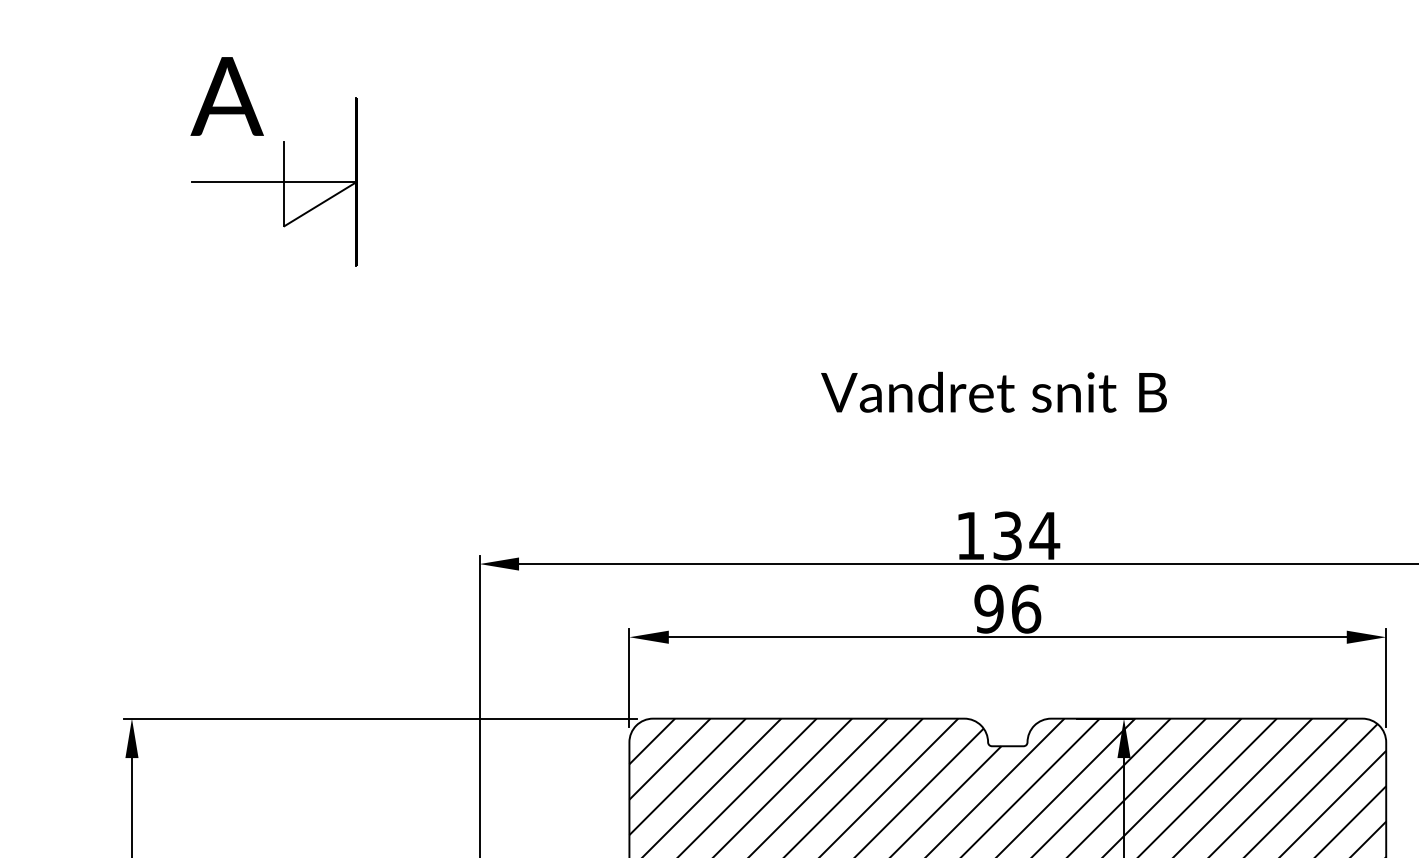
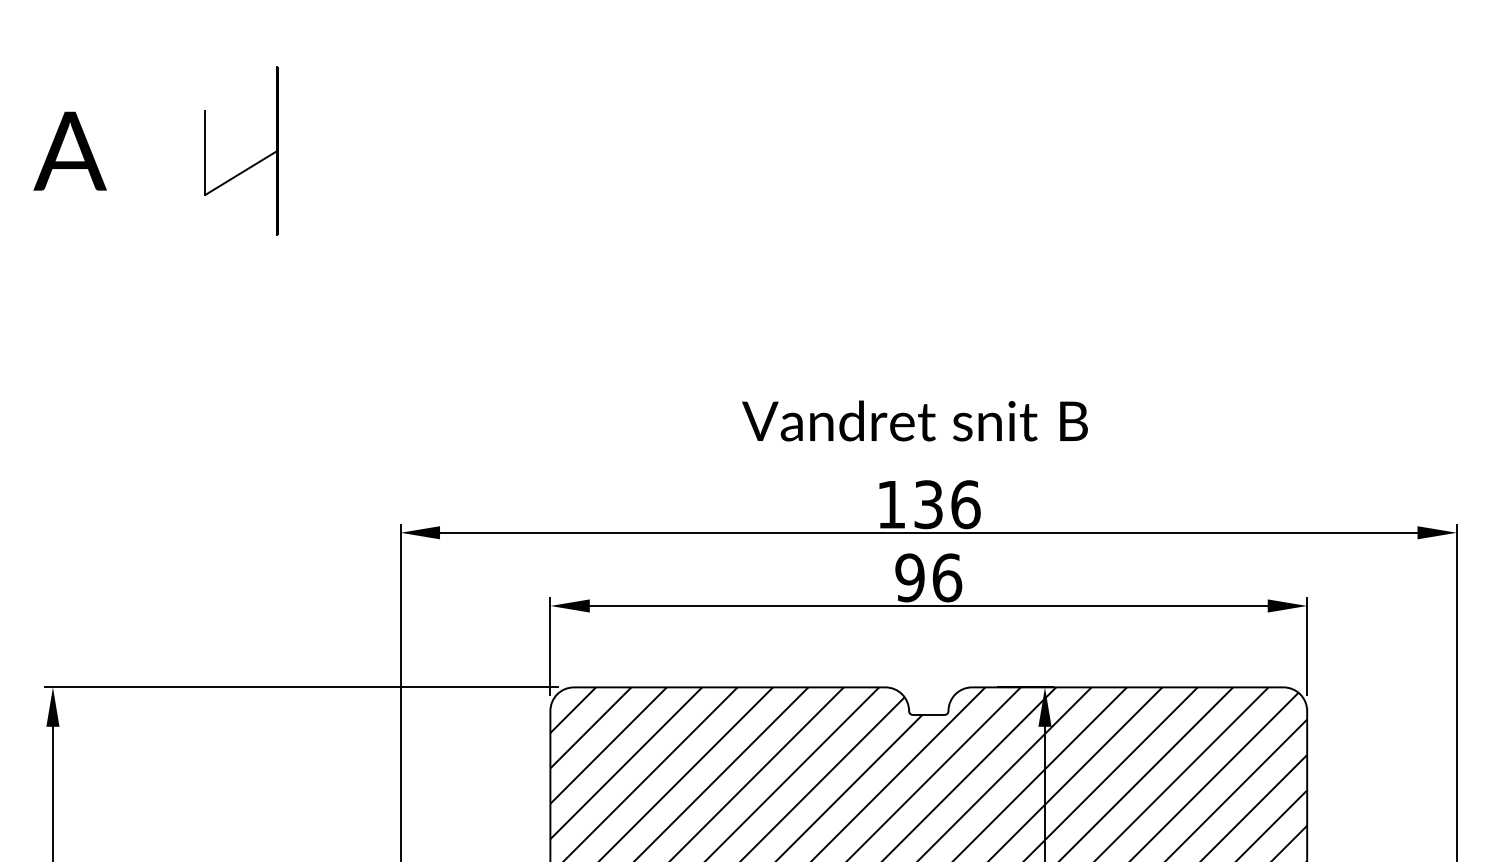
text: (226, 95) -> (69, 150), moved
line: (274, 182) -> (195, 151), removed
text: (993, 391) -> (914, 420), moved
text: (1044, 535) -> (965, 504), 134 -> 136

